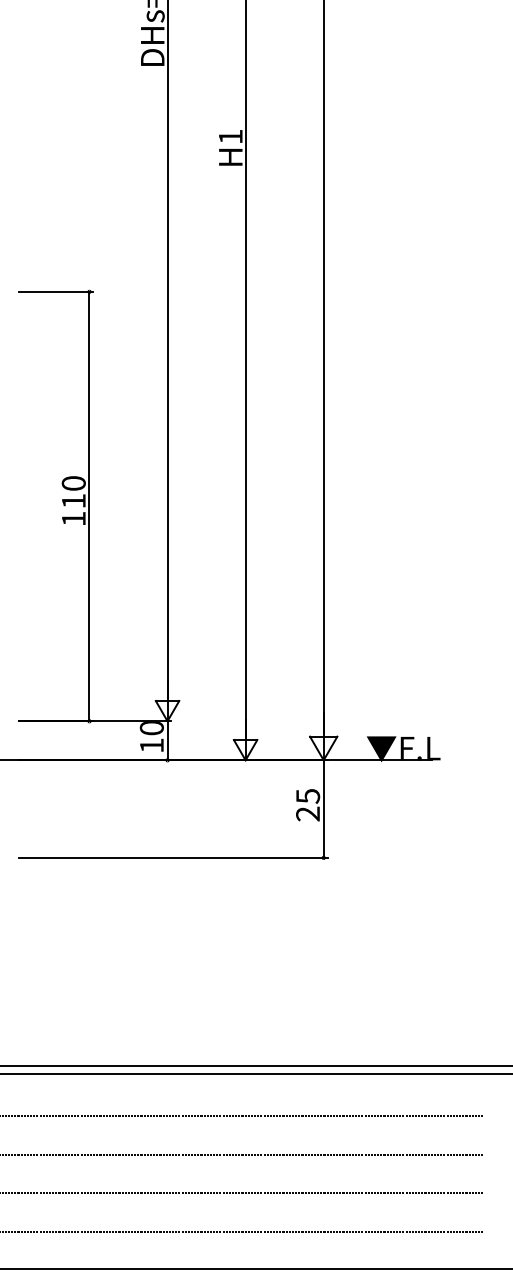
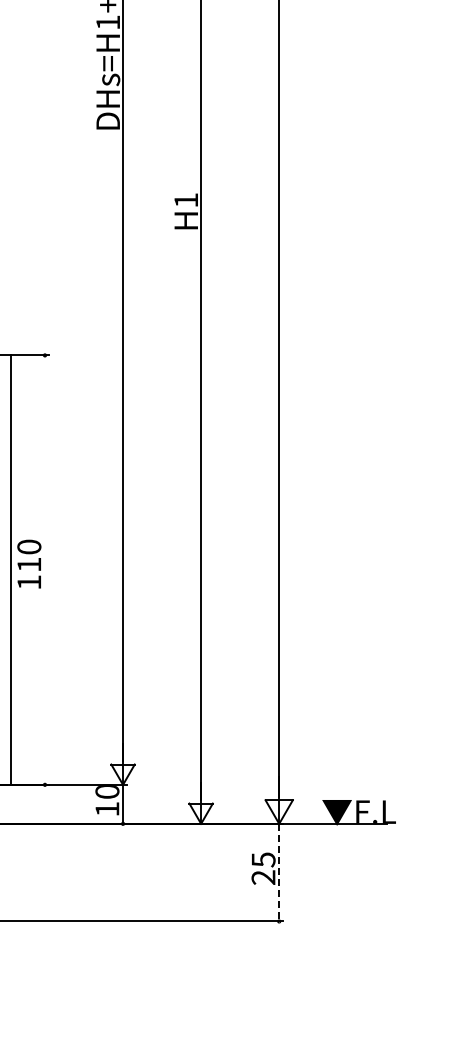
line: (89, 506) -> (11, 570), moved
line: (323, 809) -> (279, 873), solid -> dashed

